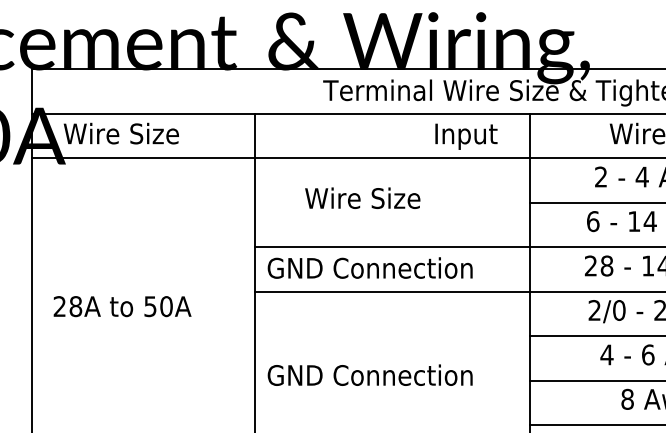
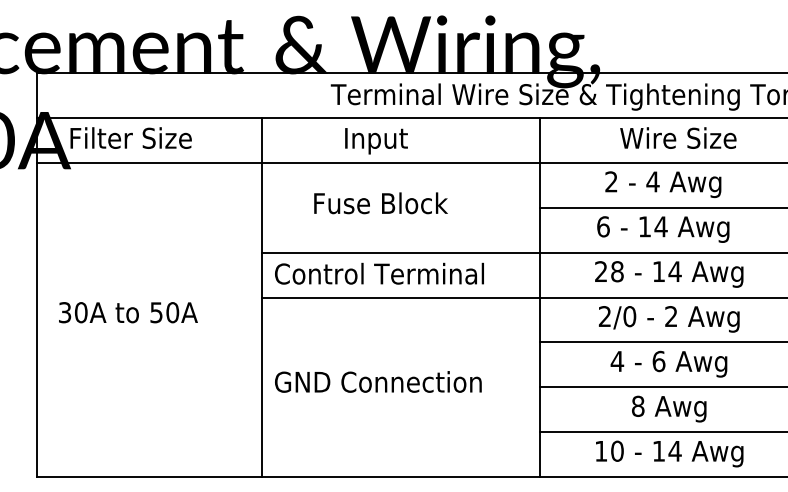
text: (124, 133) -> (130, 137), Wire Size -> Filter Size
text: (466, 137) -> (376, 141), moved
text: (371, 198) -> (379, 203), Wire Size -> Fuse Block
text: (375, 267) -> (383, 273), GND Connection -> Control Terminal
text: (67, 306) -> (72, 312), 28A -> 30A

